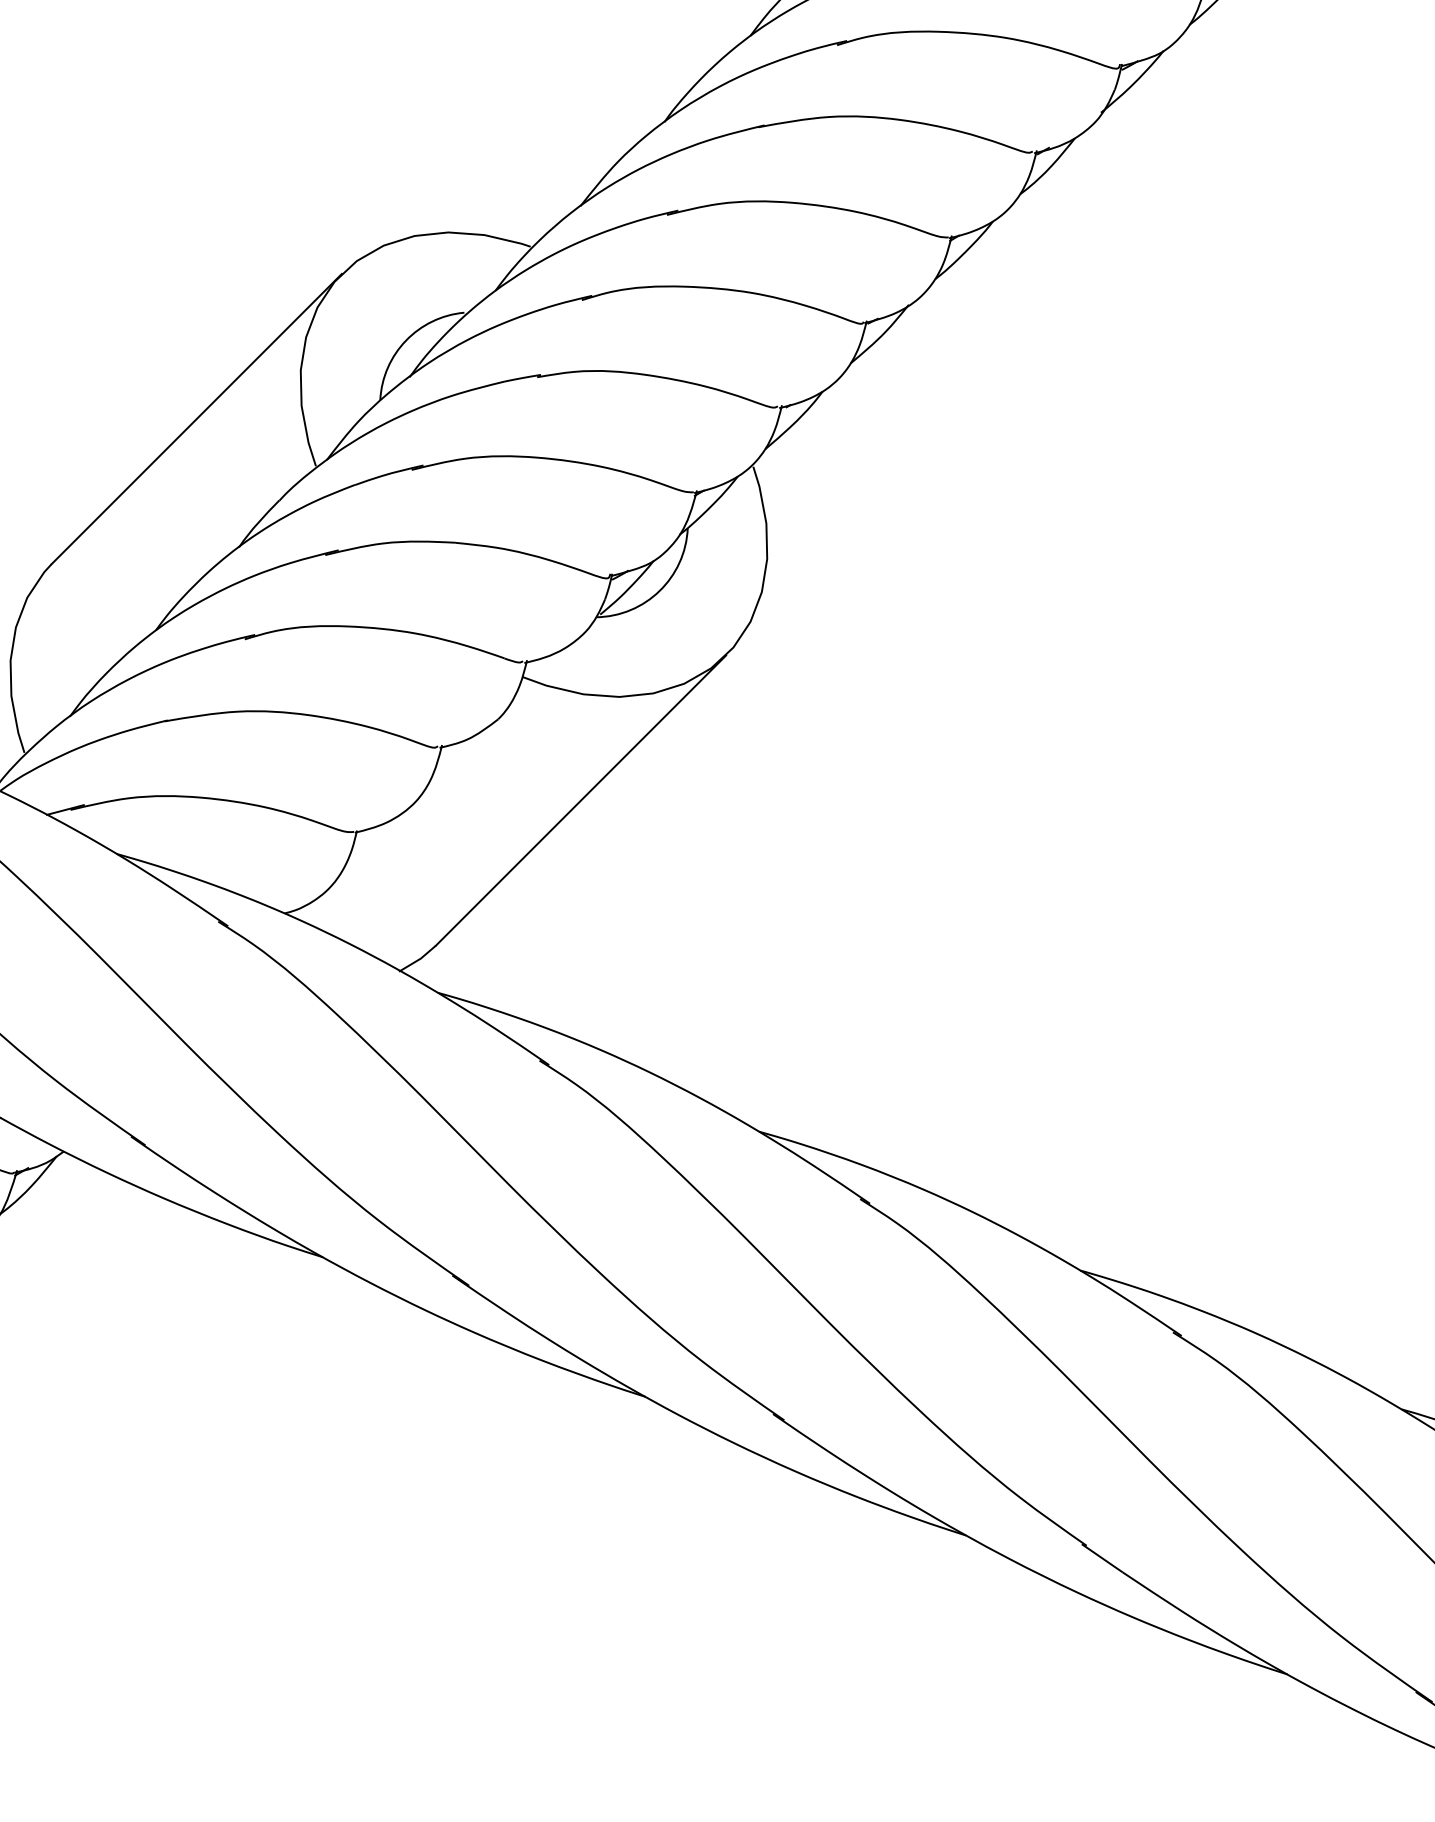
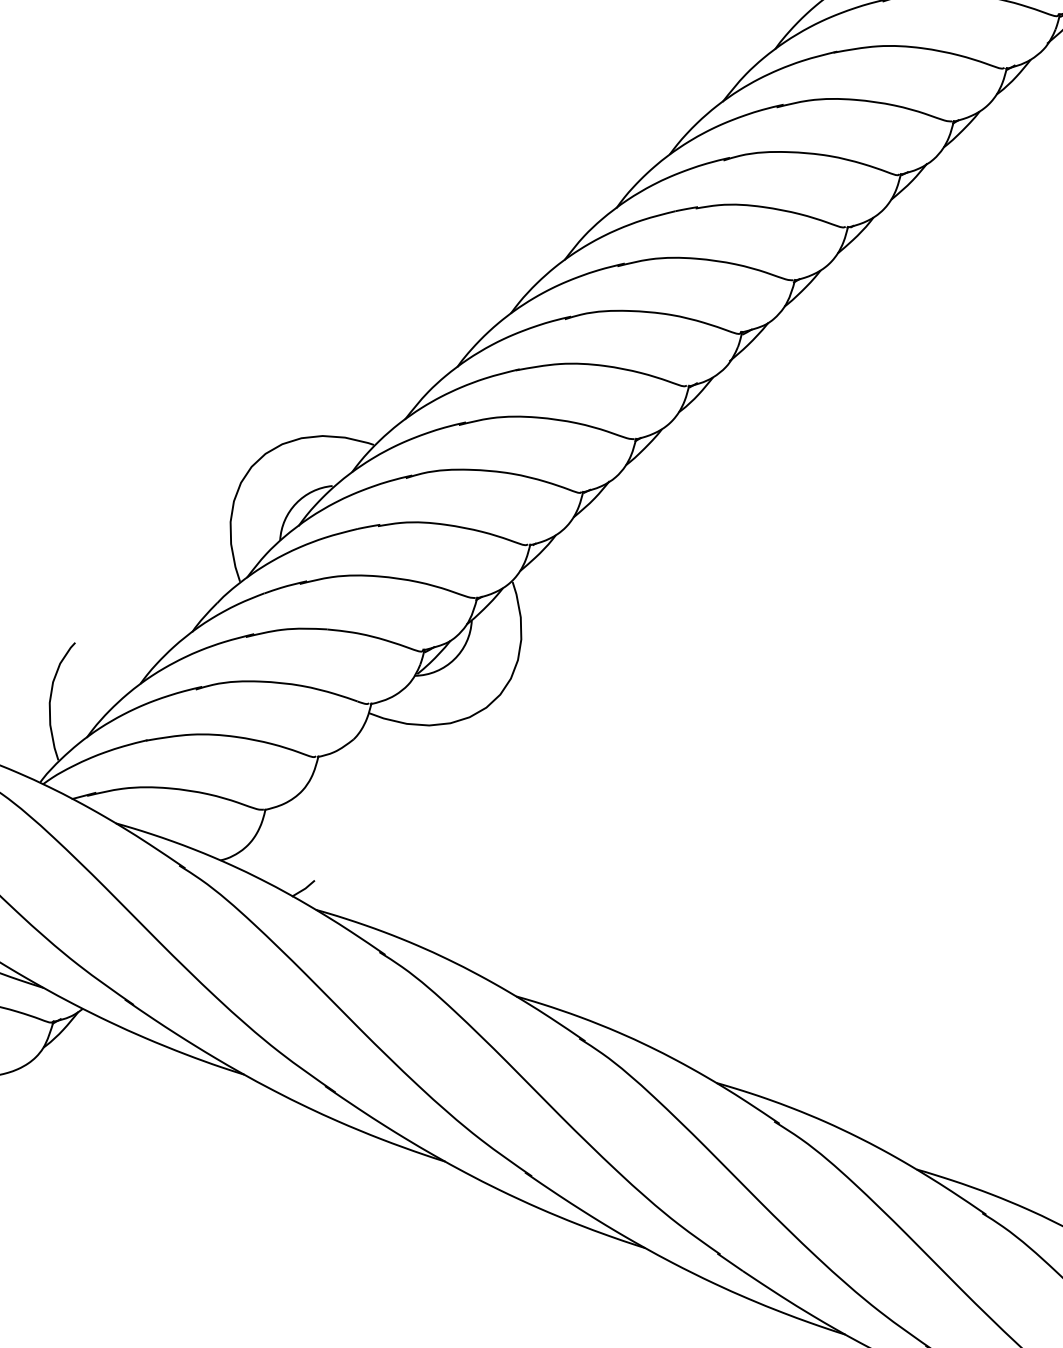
line: (196, 417) -> (165, 551), removed
line: (579, 799) -> (404, 789), removed

